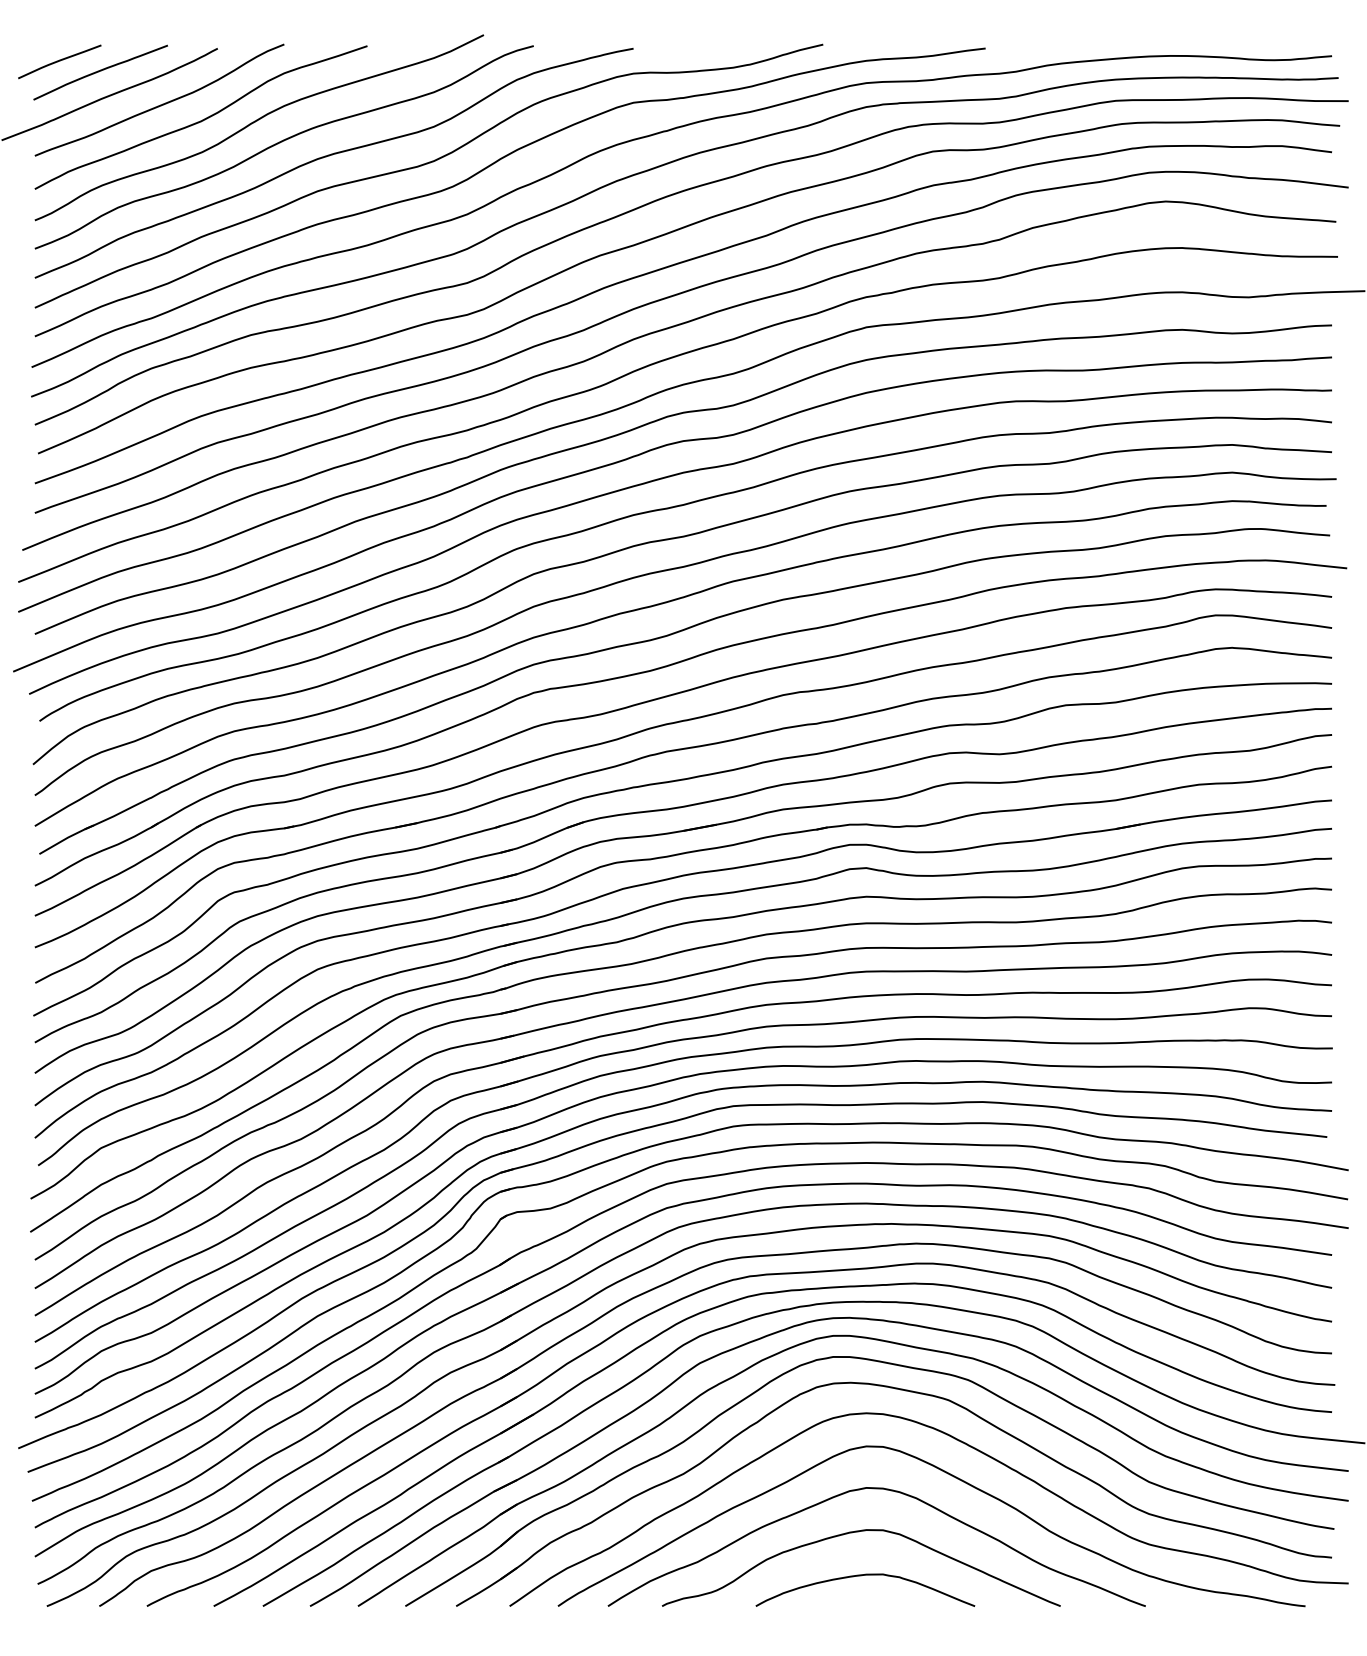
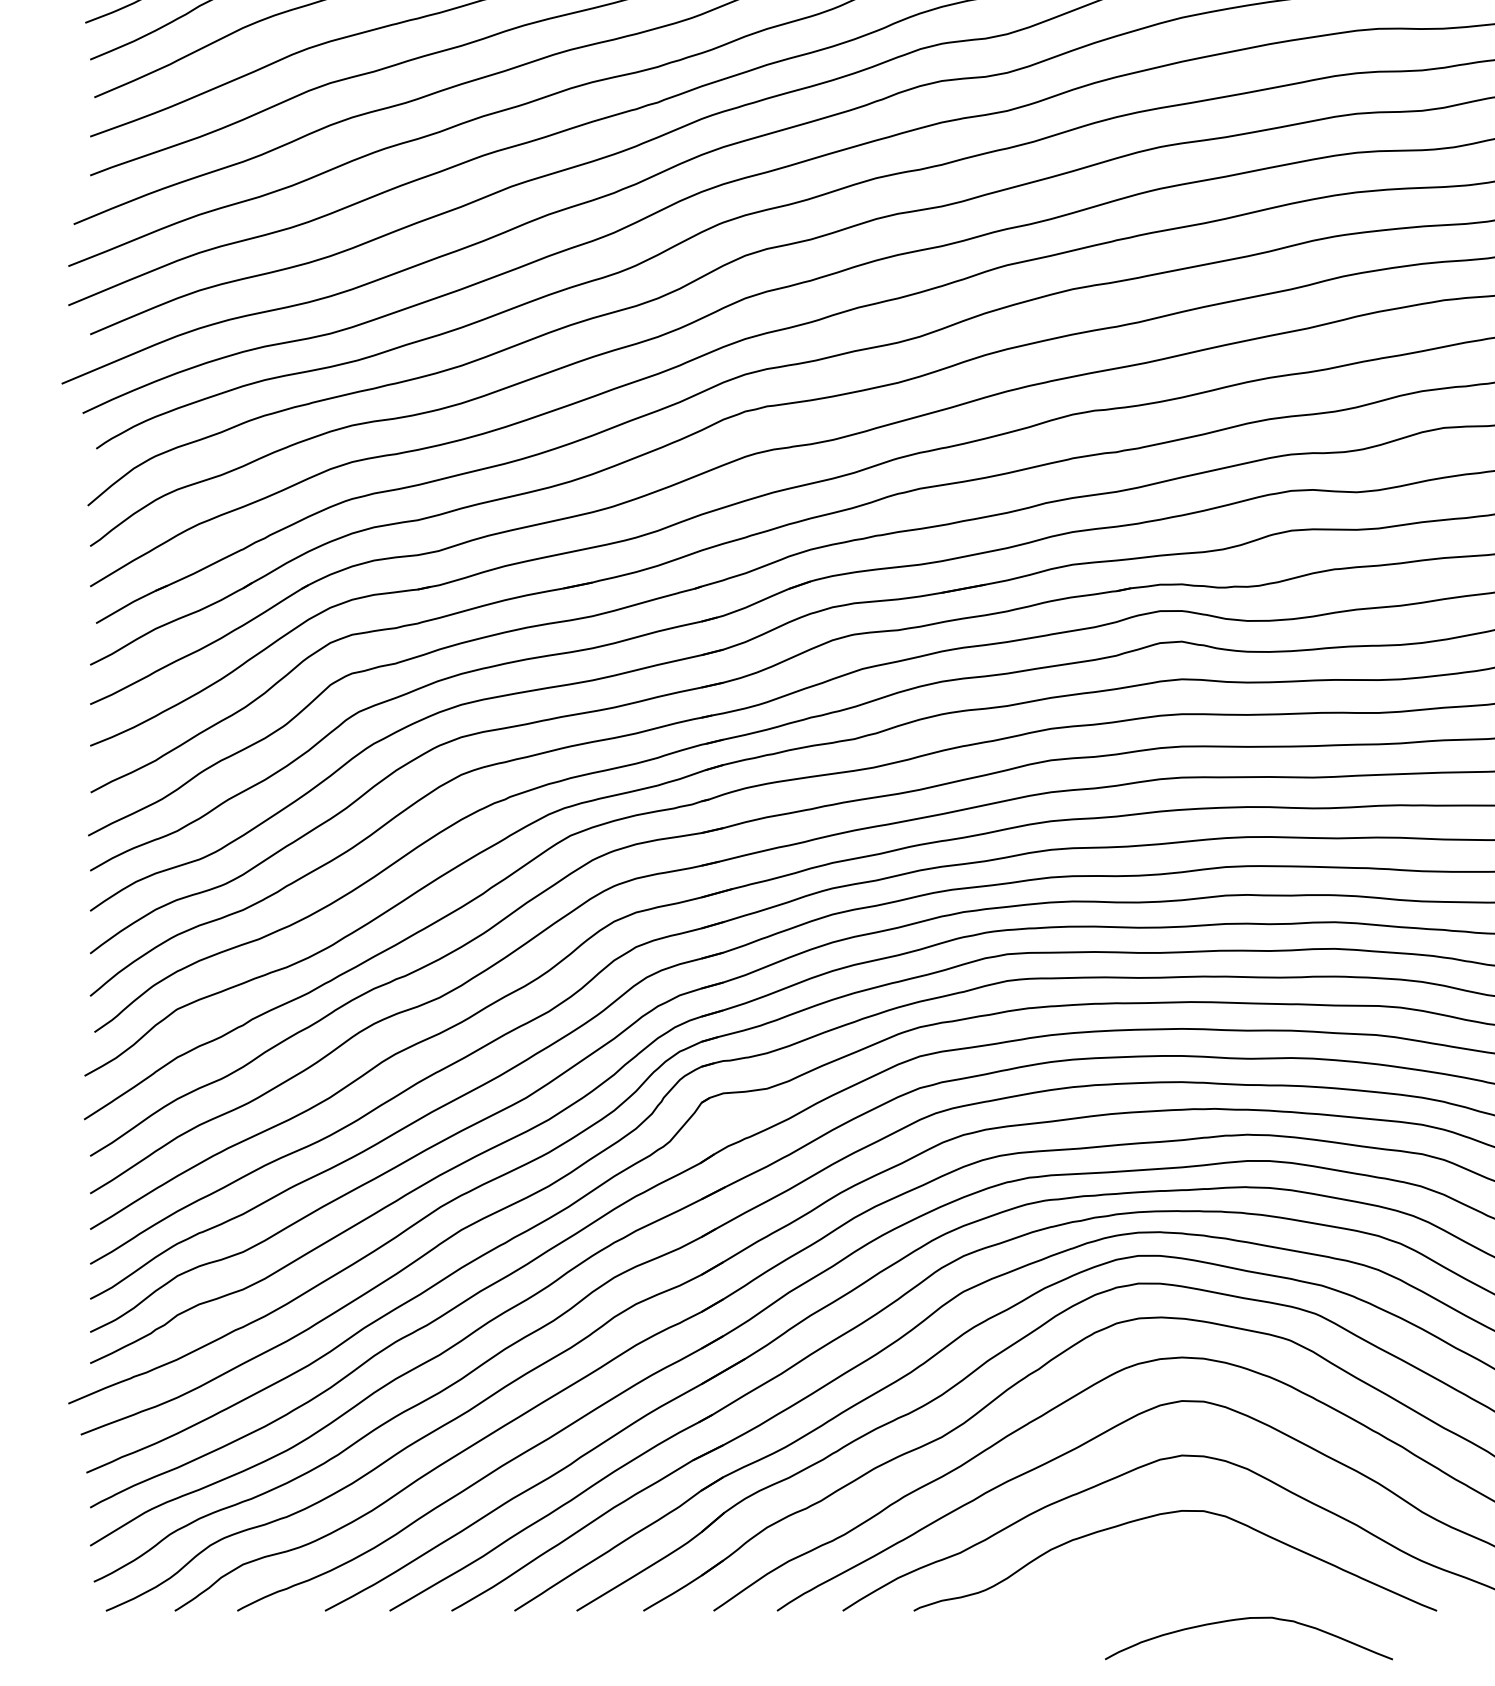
curve: (861, 1576) -> (1243, 1620), moved

